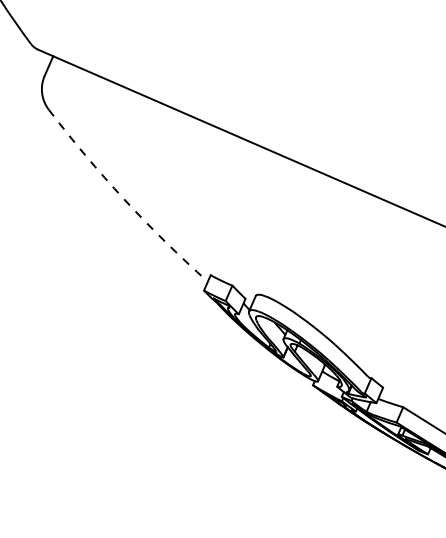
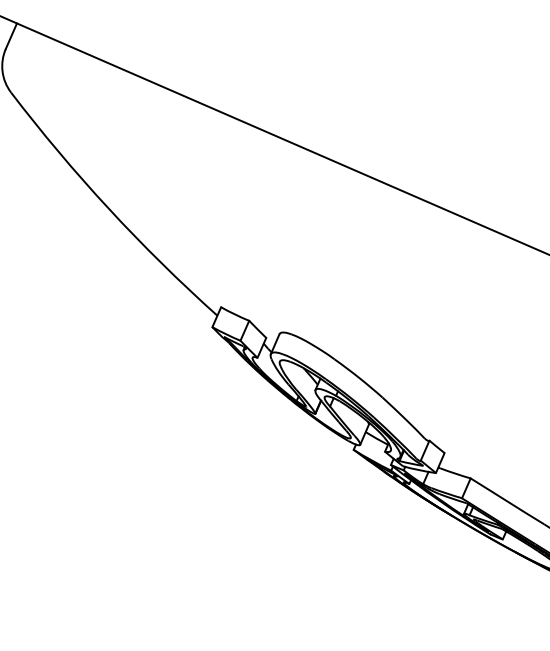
arc: (124, 199) -> (109, 209), dashed -> solid

